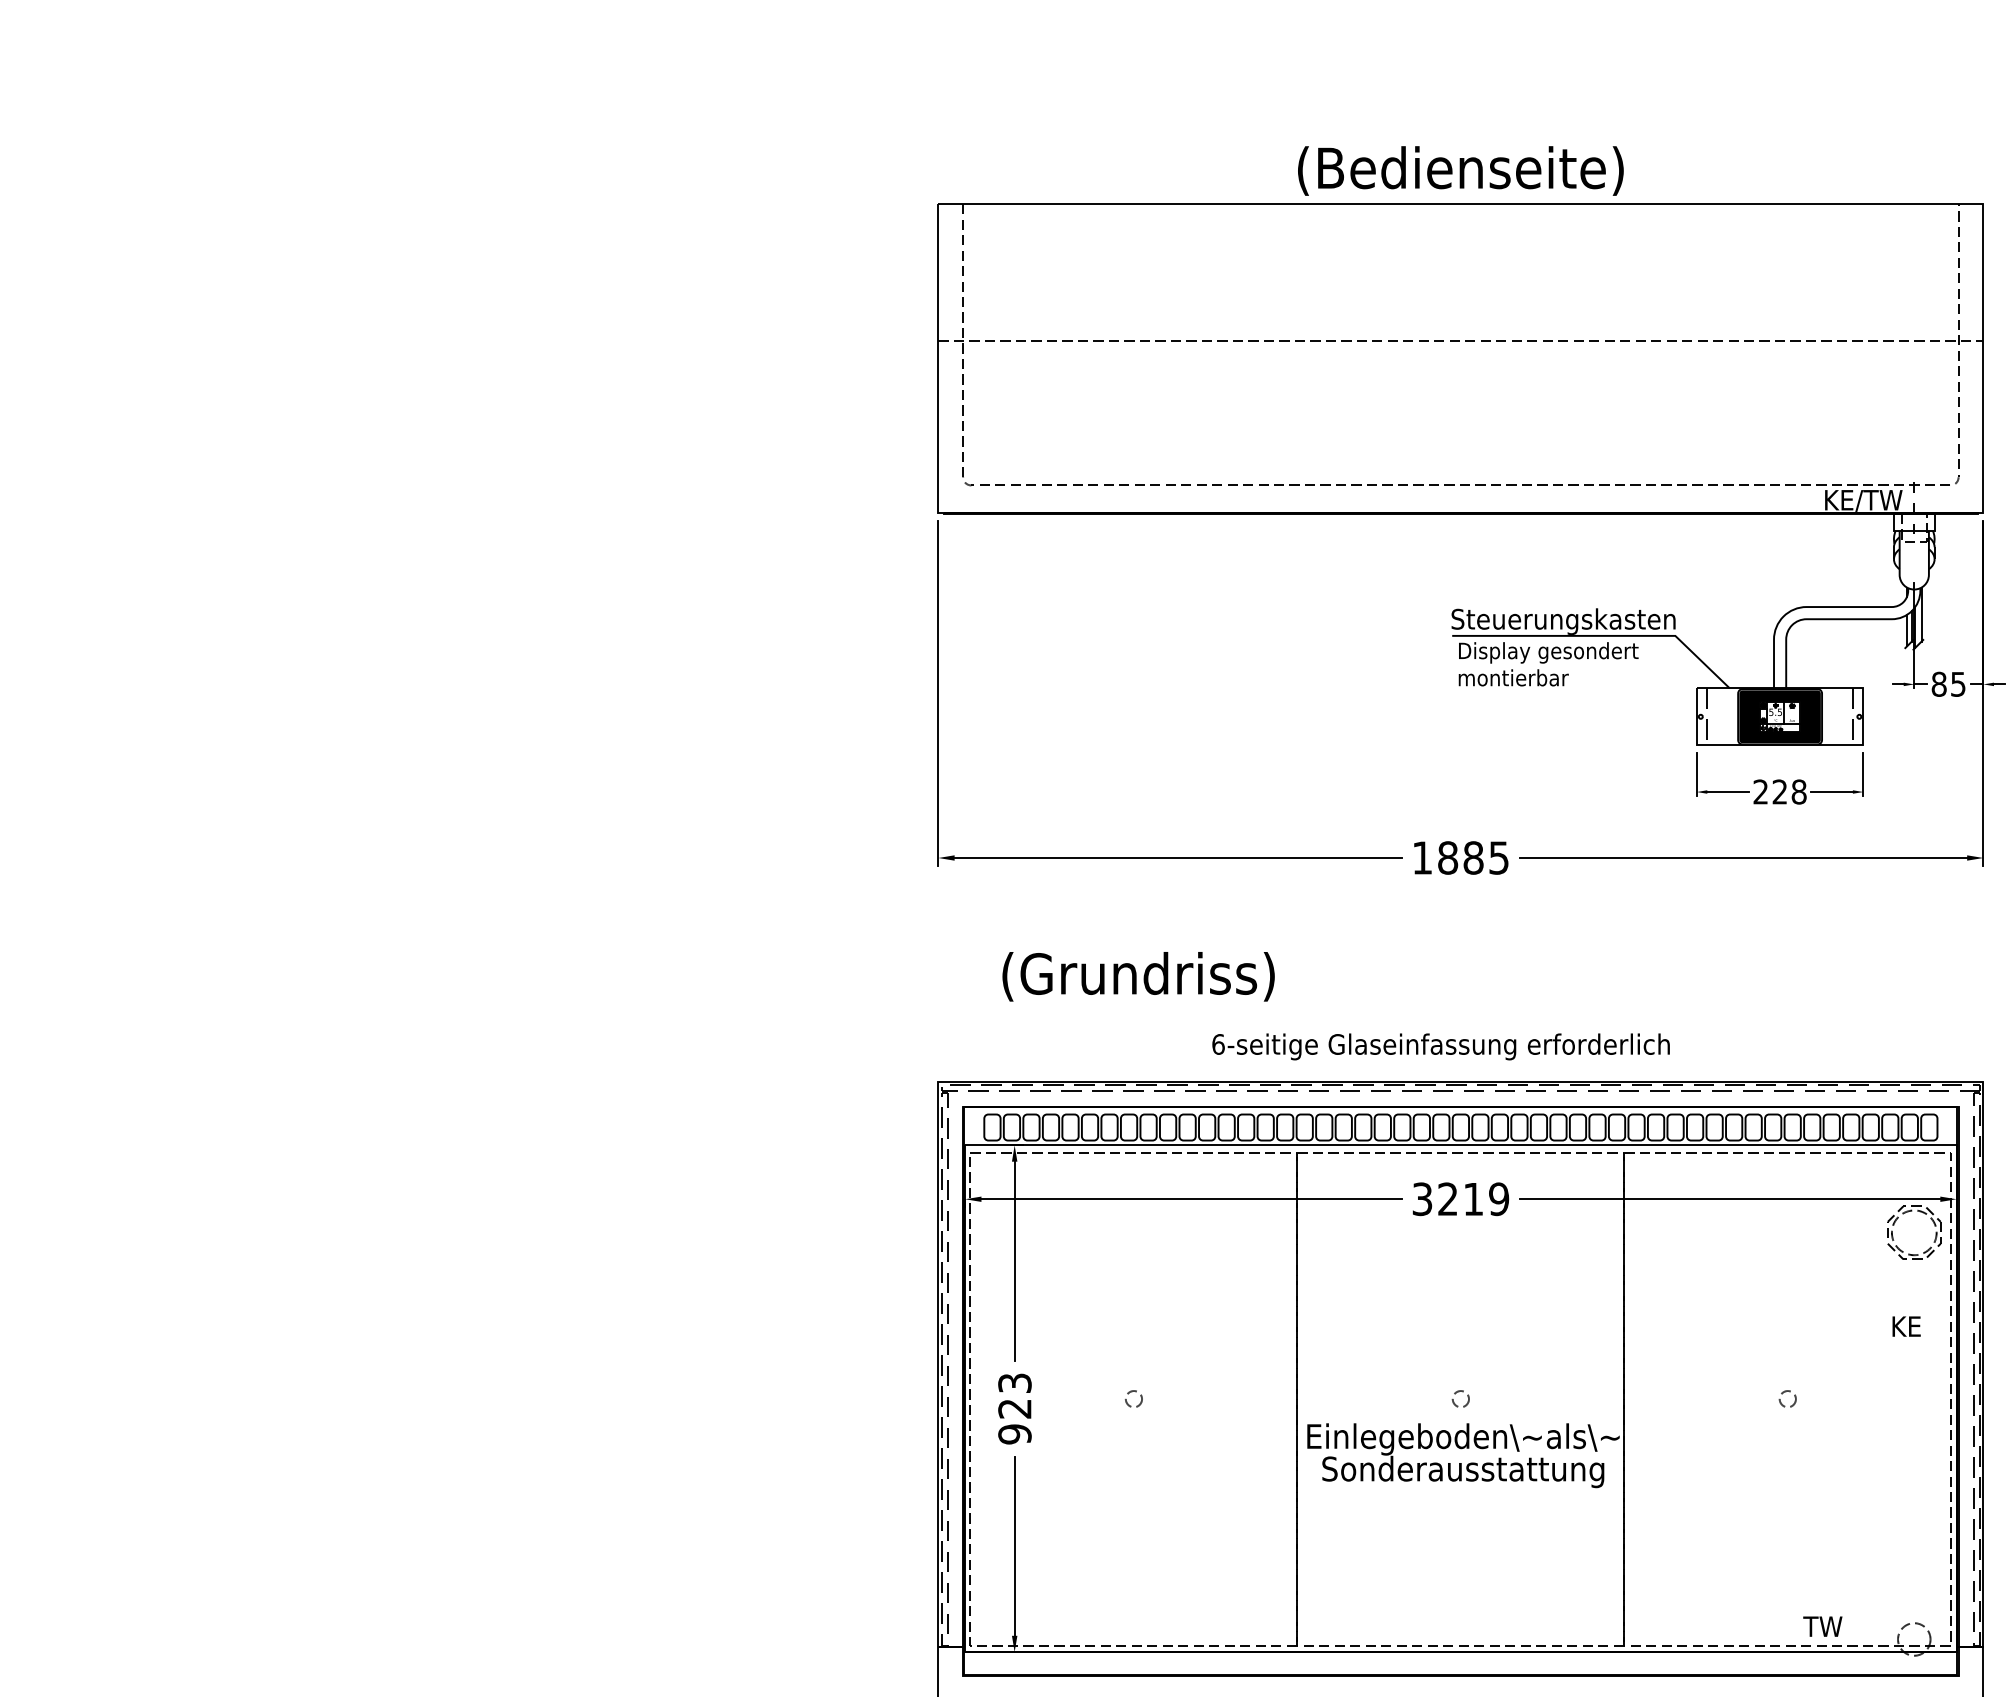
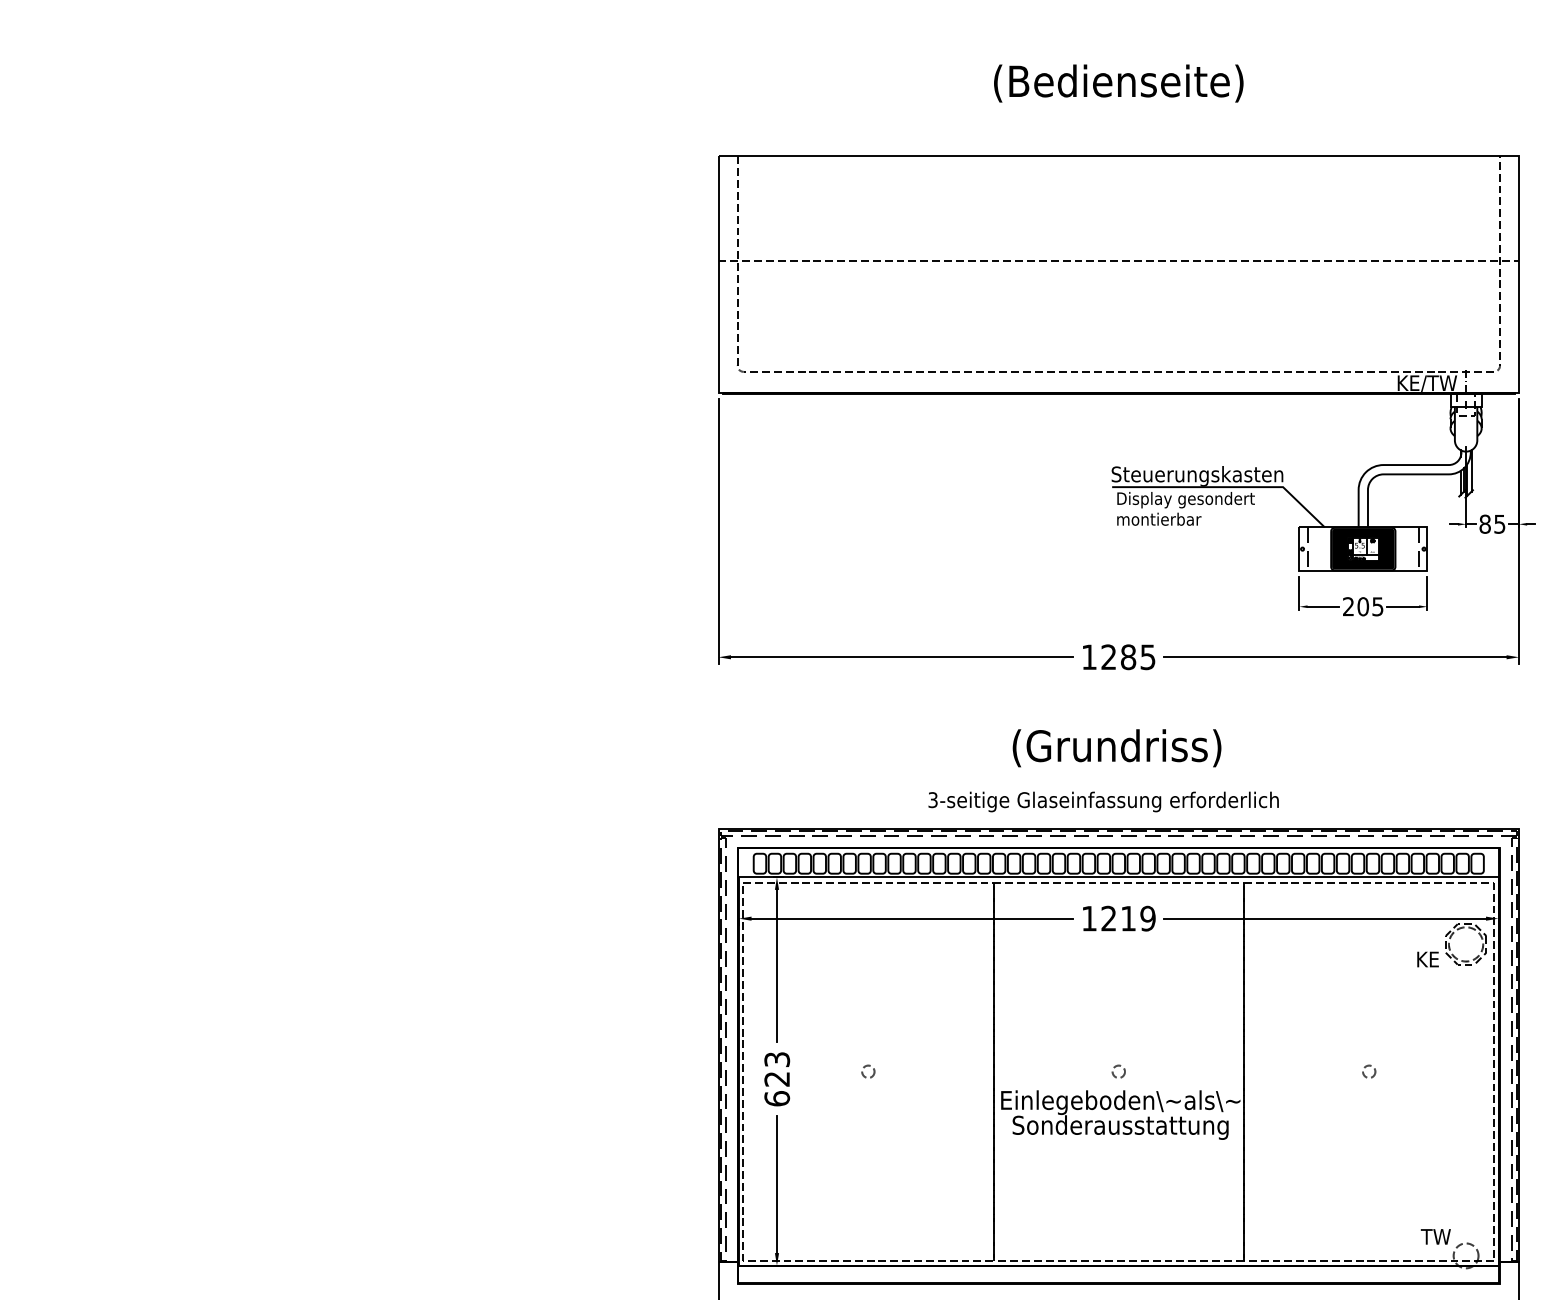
text: (1460, 170) -> (1118, 83), moved
text: (1789, 791) -> (1370, 606), 228 -> 205
text: (1448, 857) -> (1109, 656), 1885 -> 1285
text: (1138, 976) -> (1116, 748), moved
text: (1218, 1044) -> (933, 800), 6-seitige -> 3-seitige
text: (1422, 1199) -> (1089, 918), 3219 -> 1219
text: (1906, 1326) -> (1427, 959), moved
text: (1014, 1434) -> (776, 1098), 923 -> 623
text: (1822, 1626) -> (1435, 1236), moved

